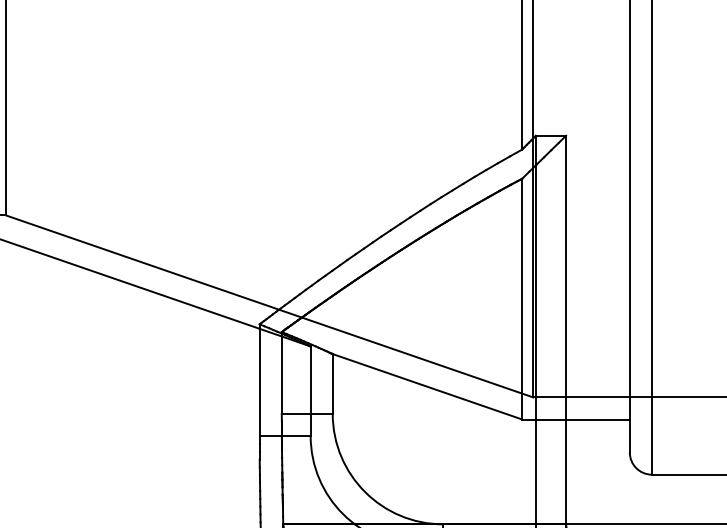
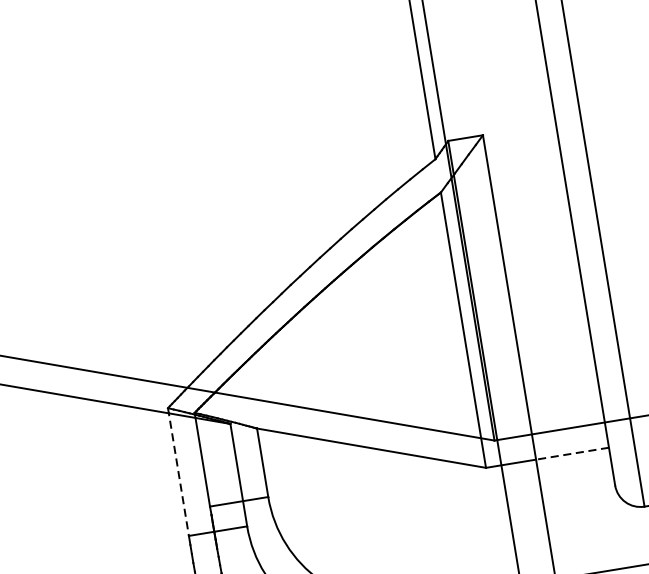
line: (259, 380) -> (178, 472), solid -> dashed
line: (597, 419) -> (572, 453), solid -> dashed

